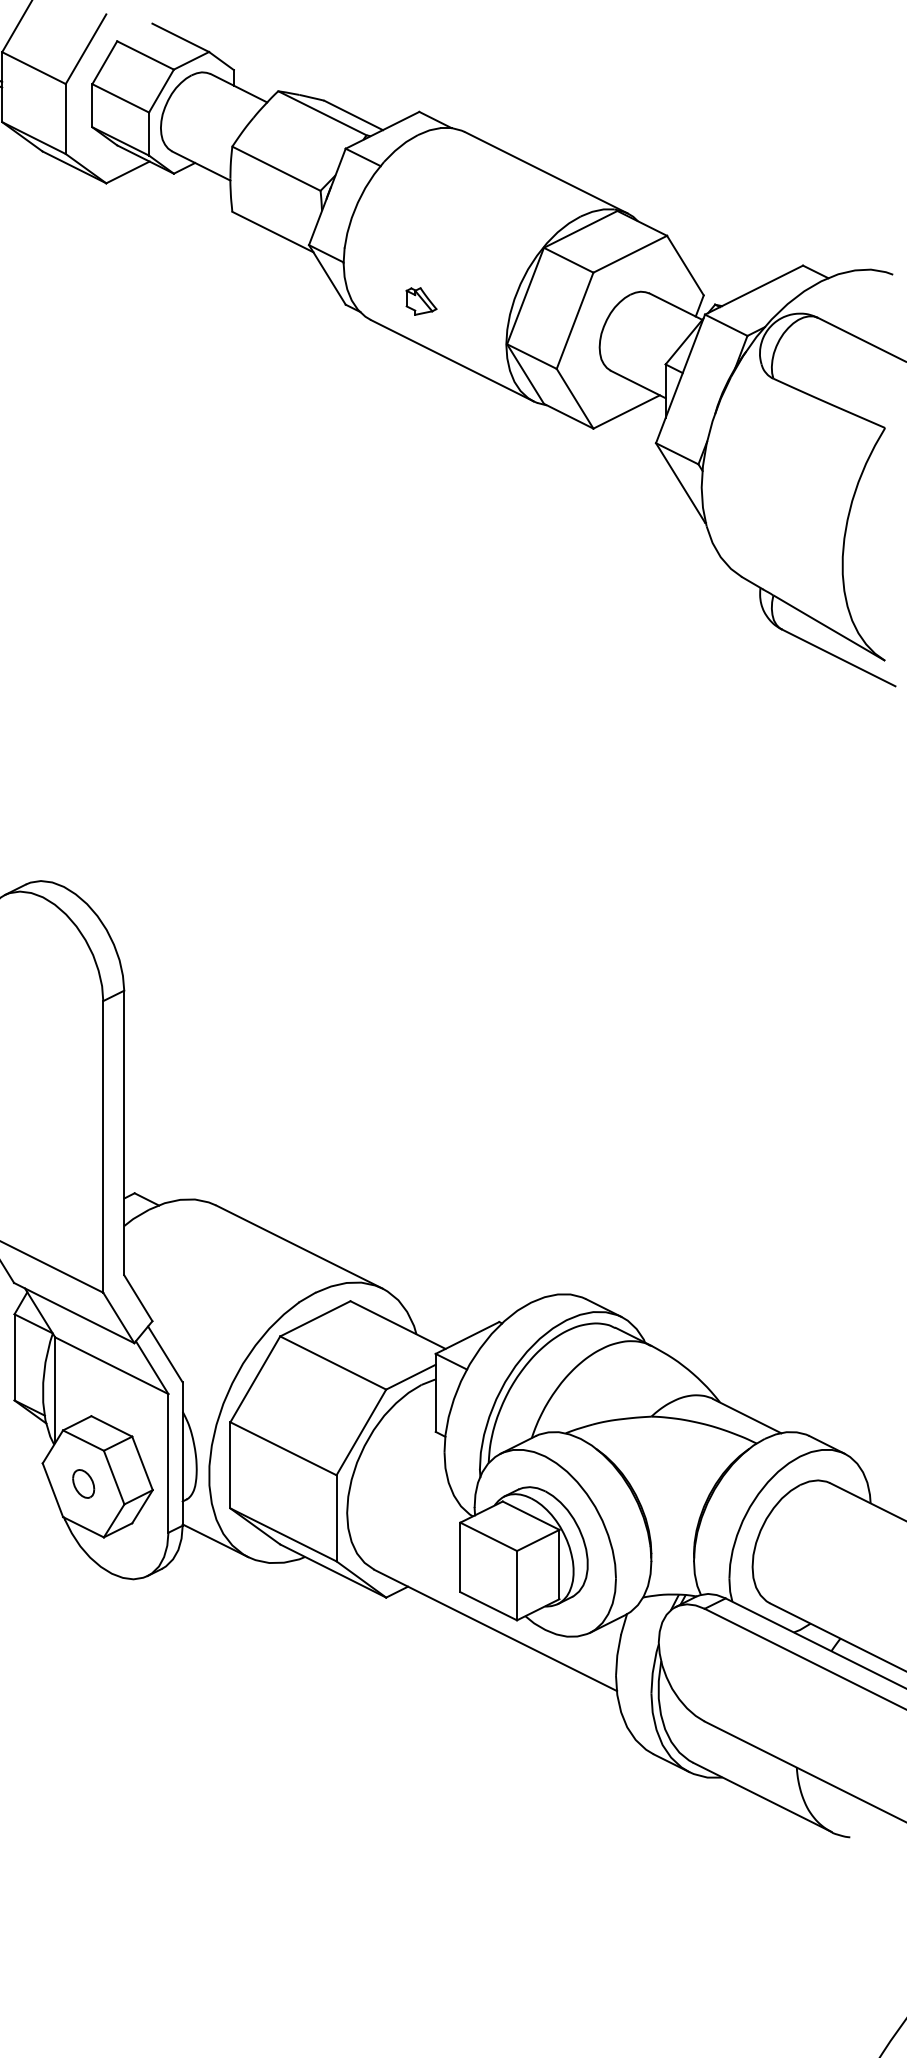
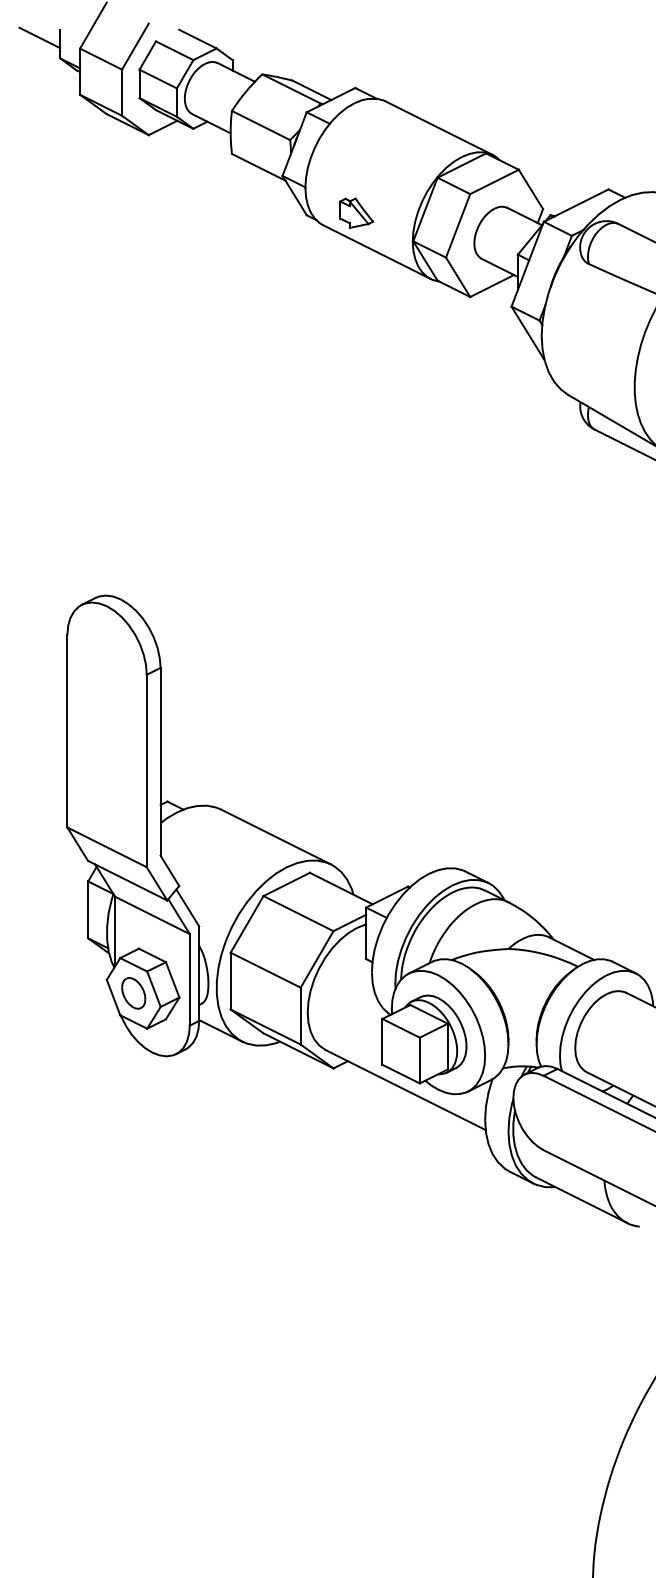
part: (421, 300) -> (356, 212), size x1.67
part: (83, 1484) -> (133, 993), size x1.67

